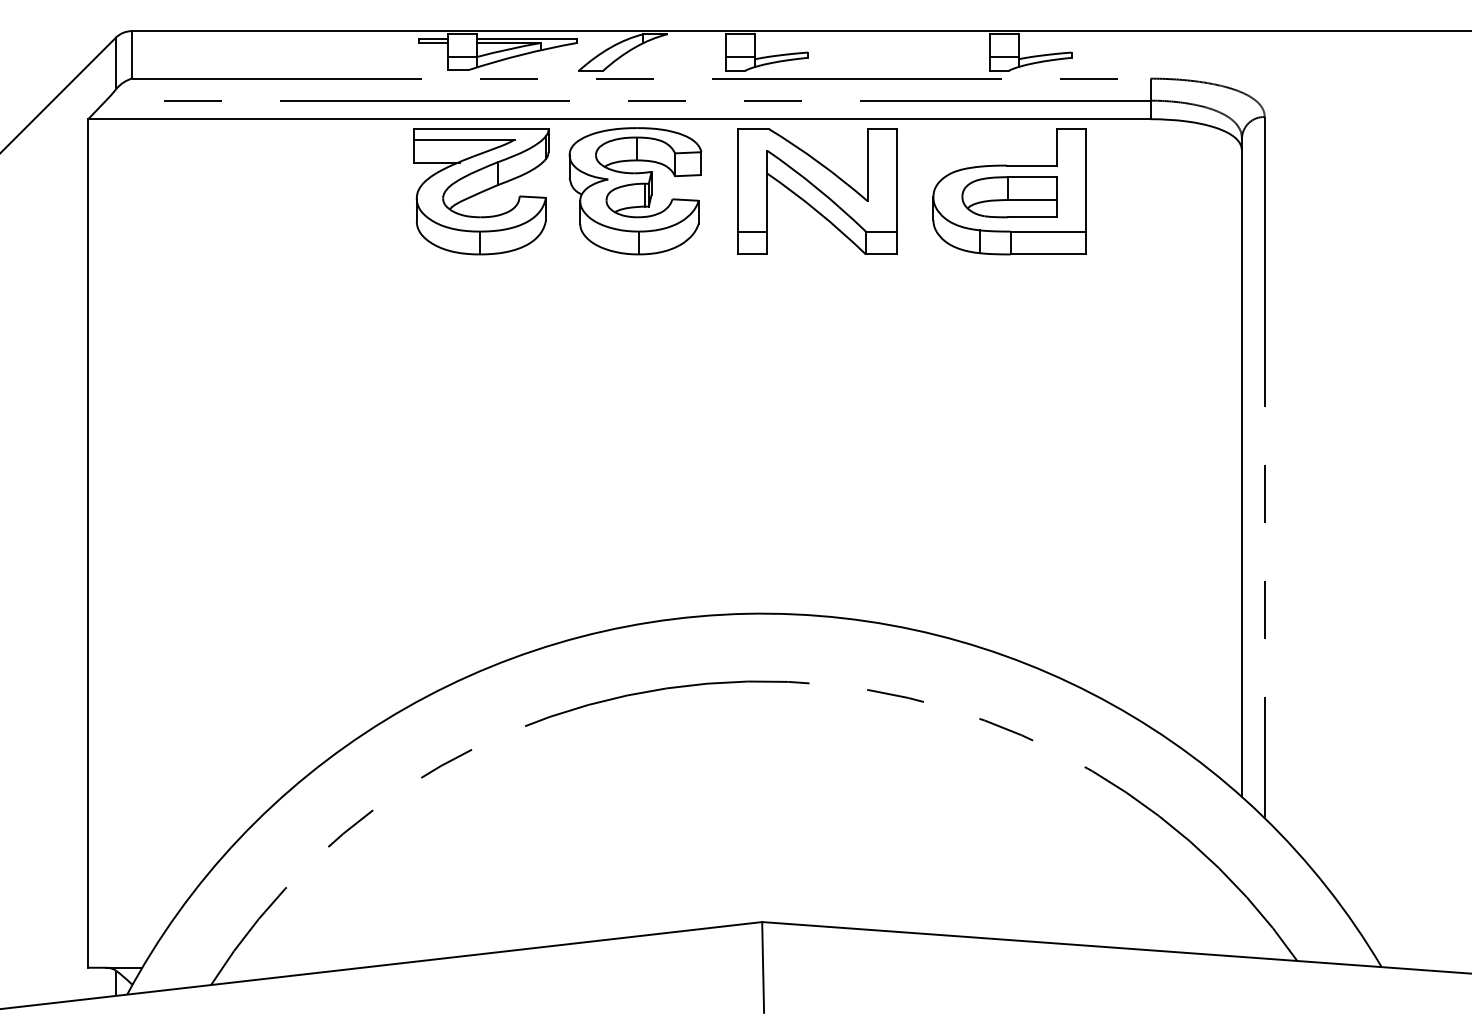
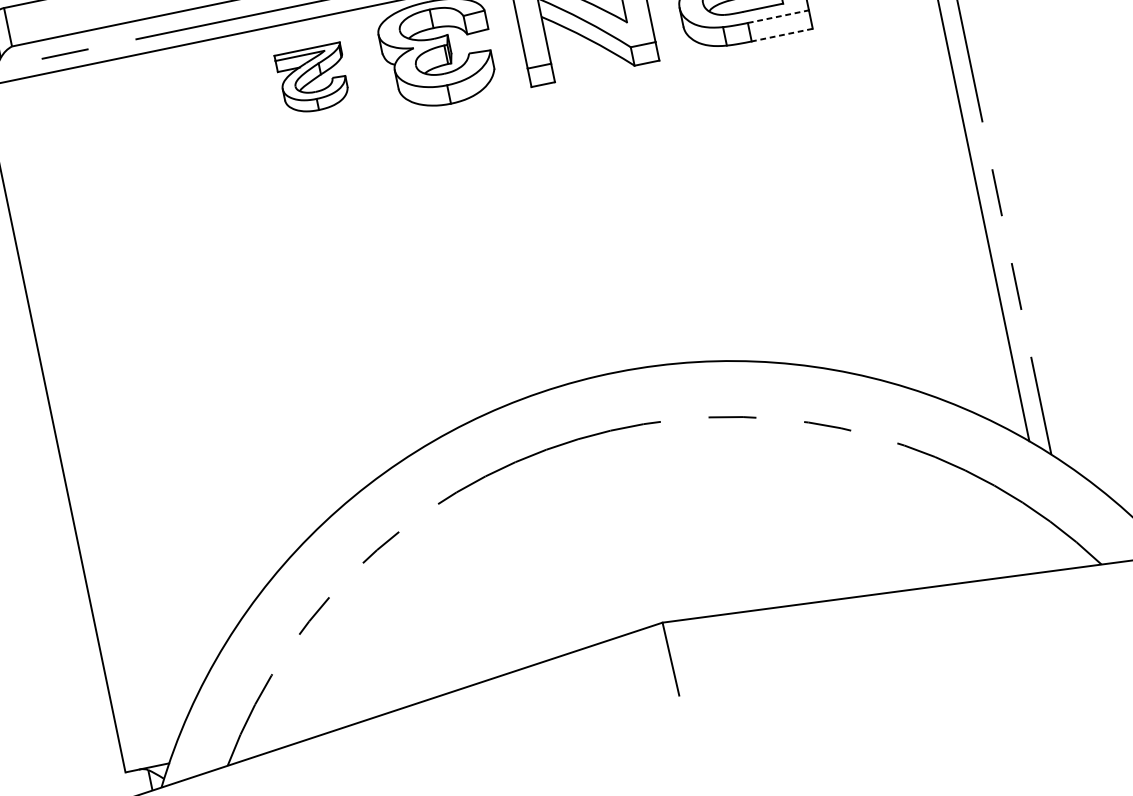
part: (481, 191) -> (313, 79), size x0.6
line: (1048, 231) -> (778, 16), solid -> dashed
line: (1048, 254) -> (782, 35), solid -> dashed

